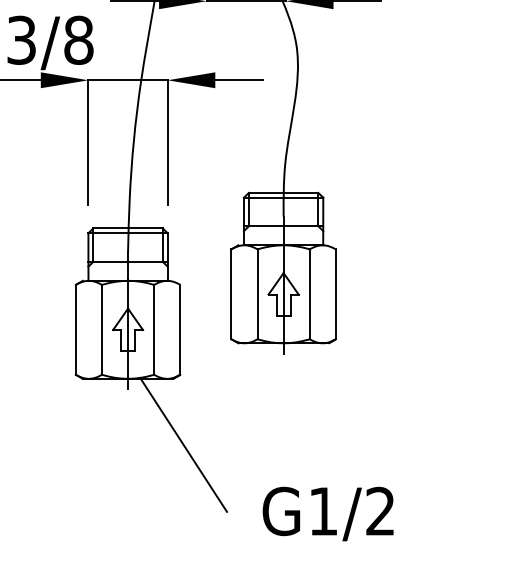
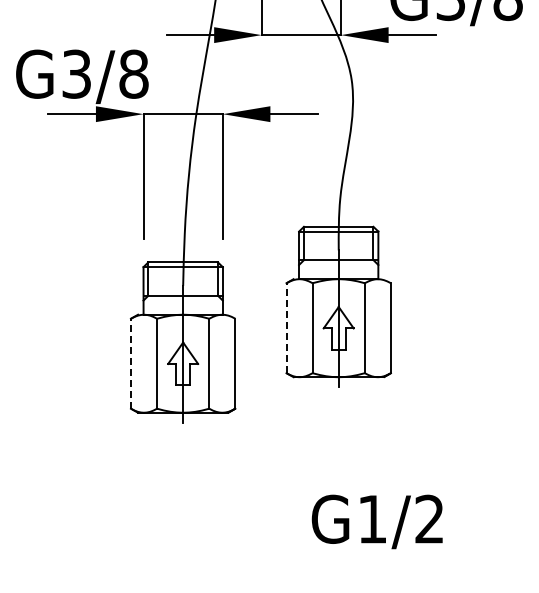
line: (231, 294) -> (286, 328), solid -> dashed
line: (75, 329) -> (130, 363), solid -> dashed
line: (183, 444) -> (238, 478), removed
text: (327, 513) -> (376, 521), moved

